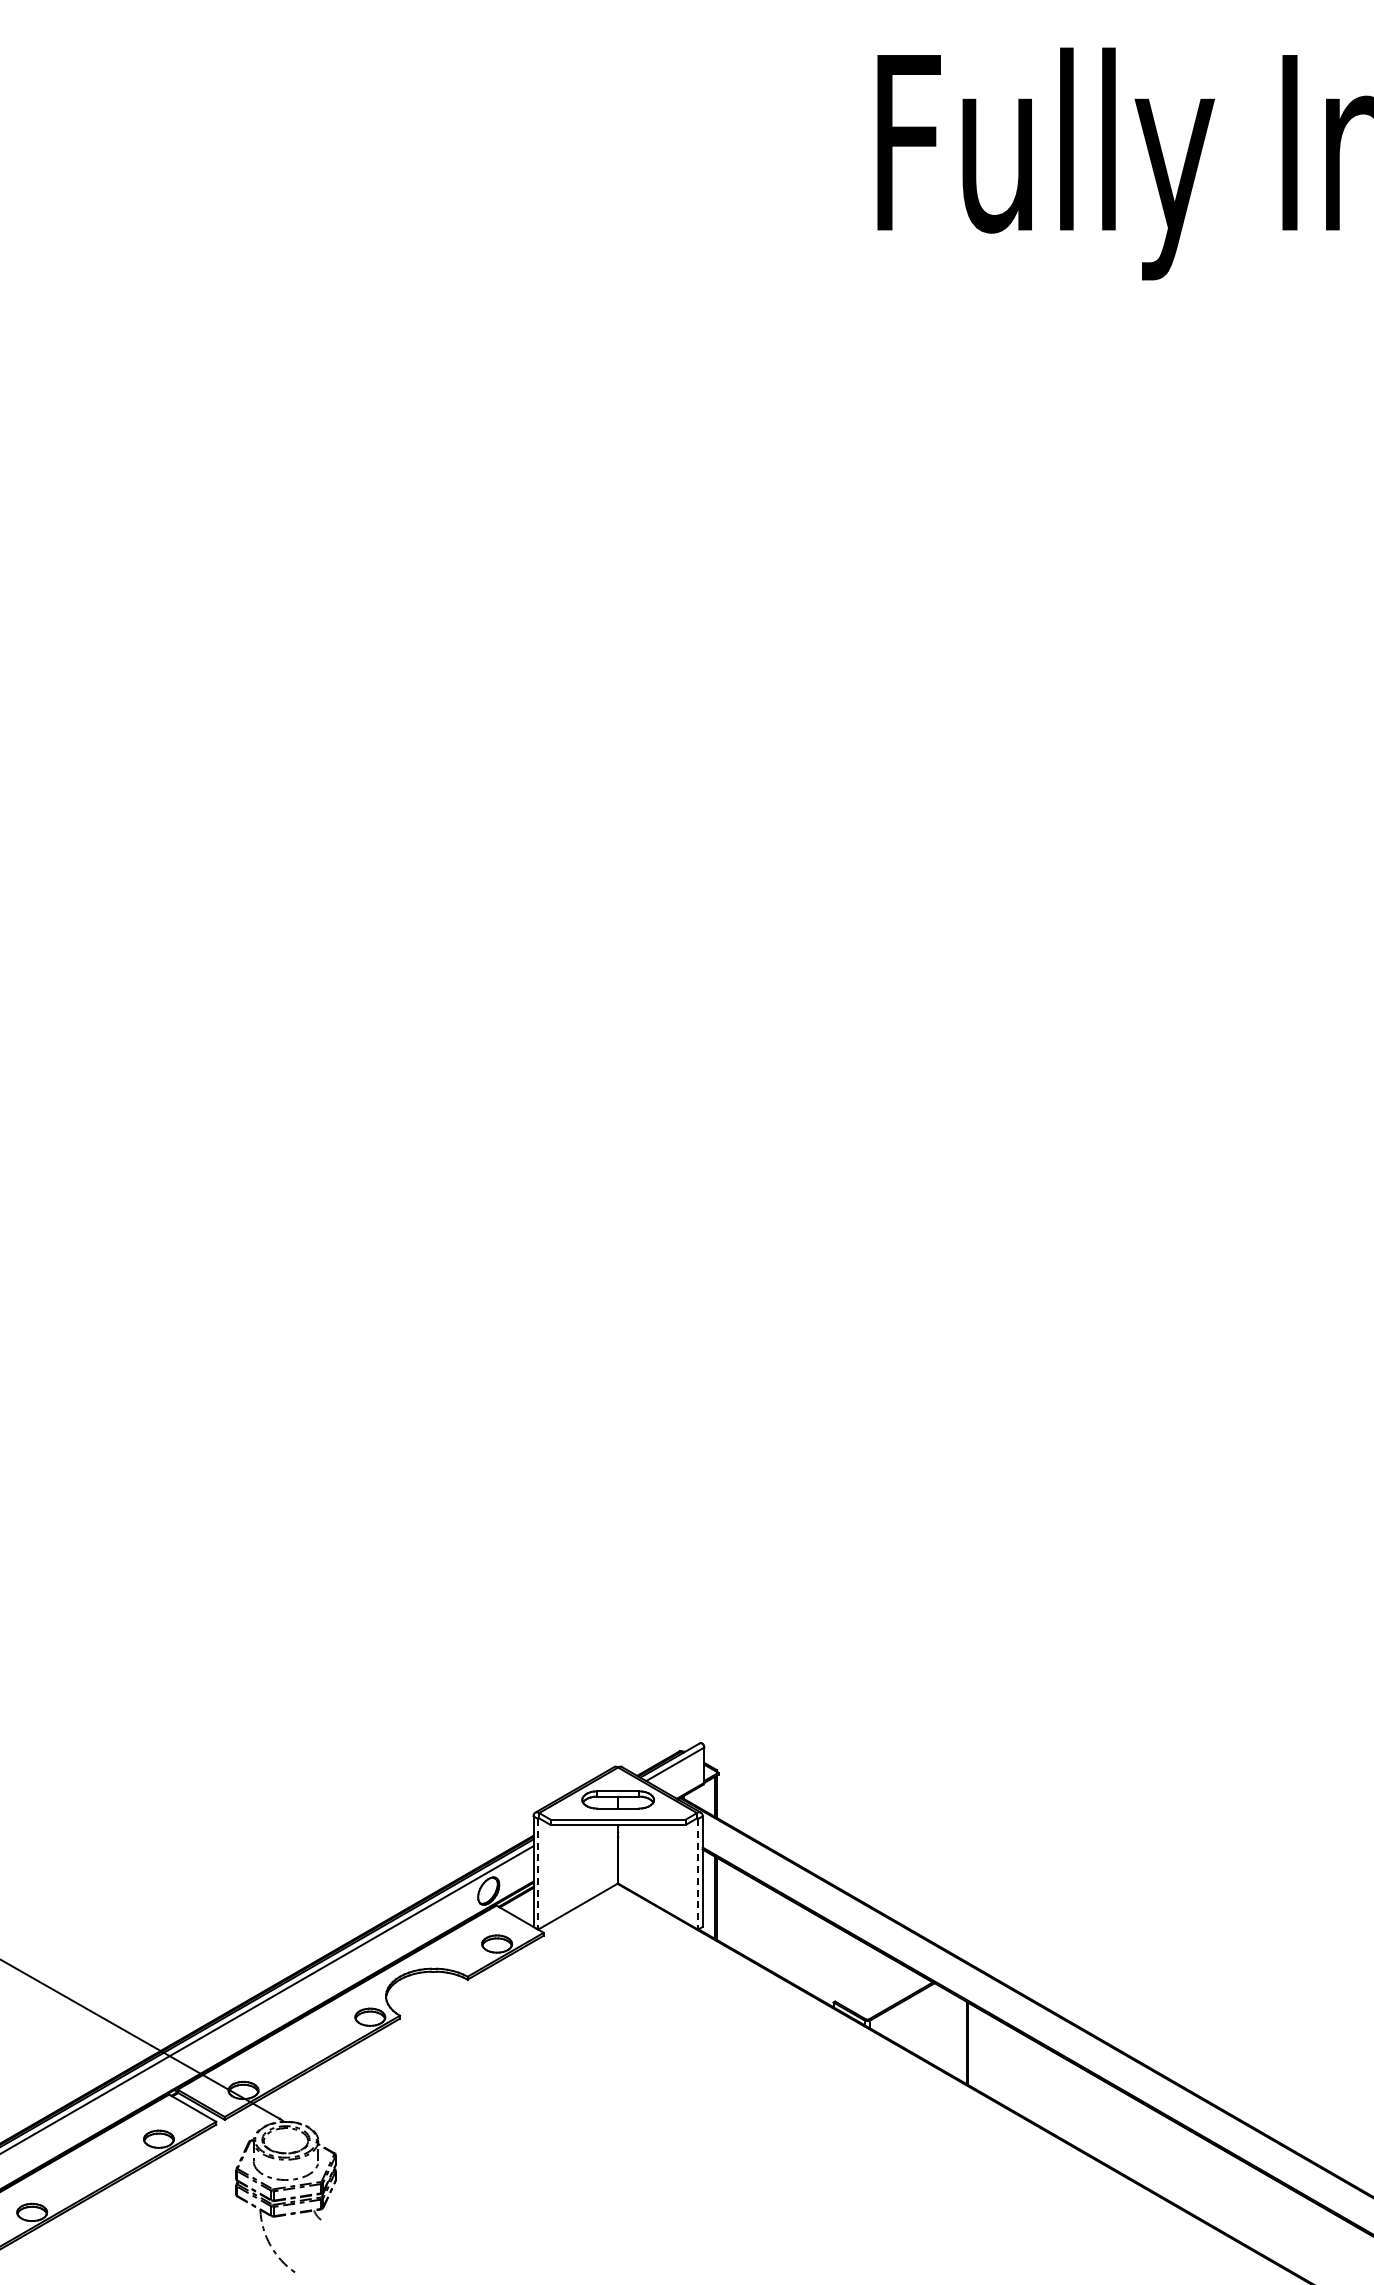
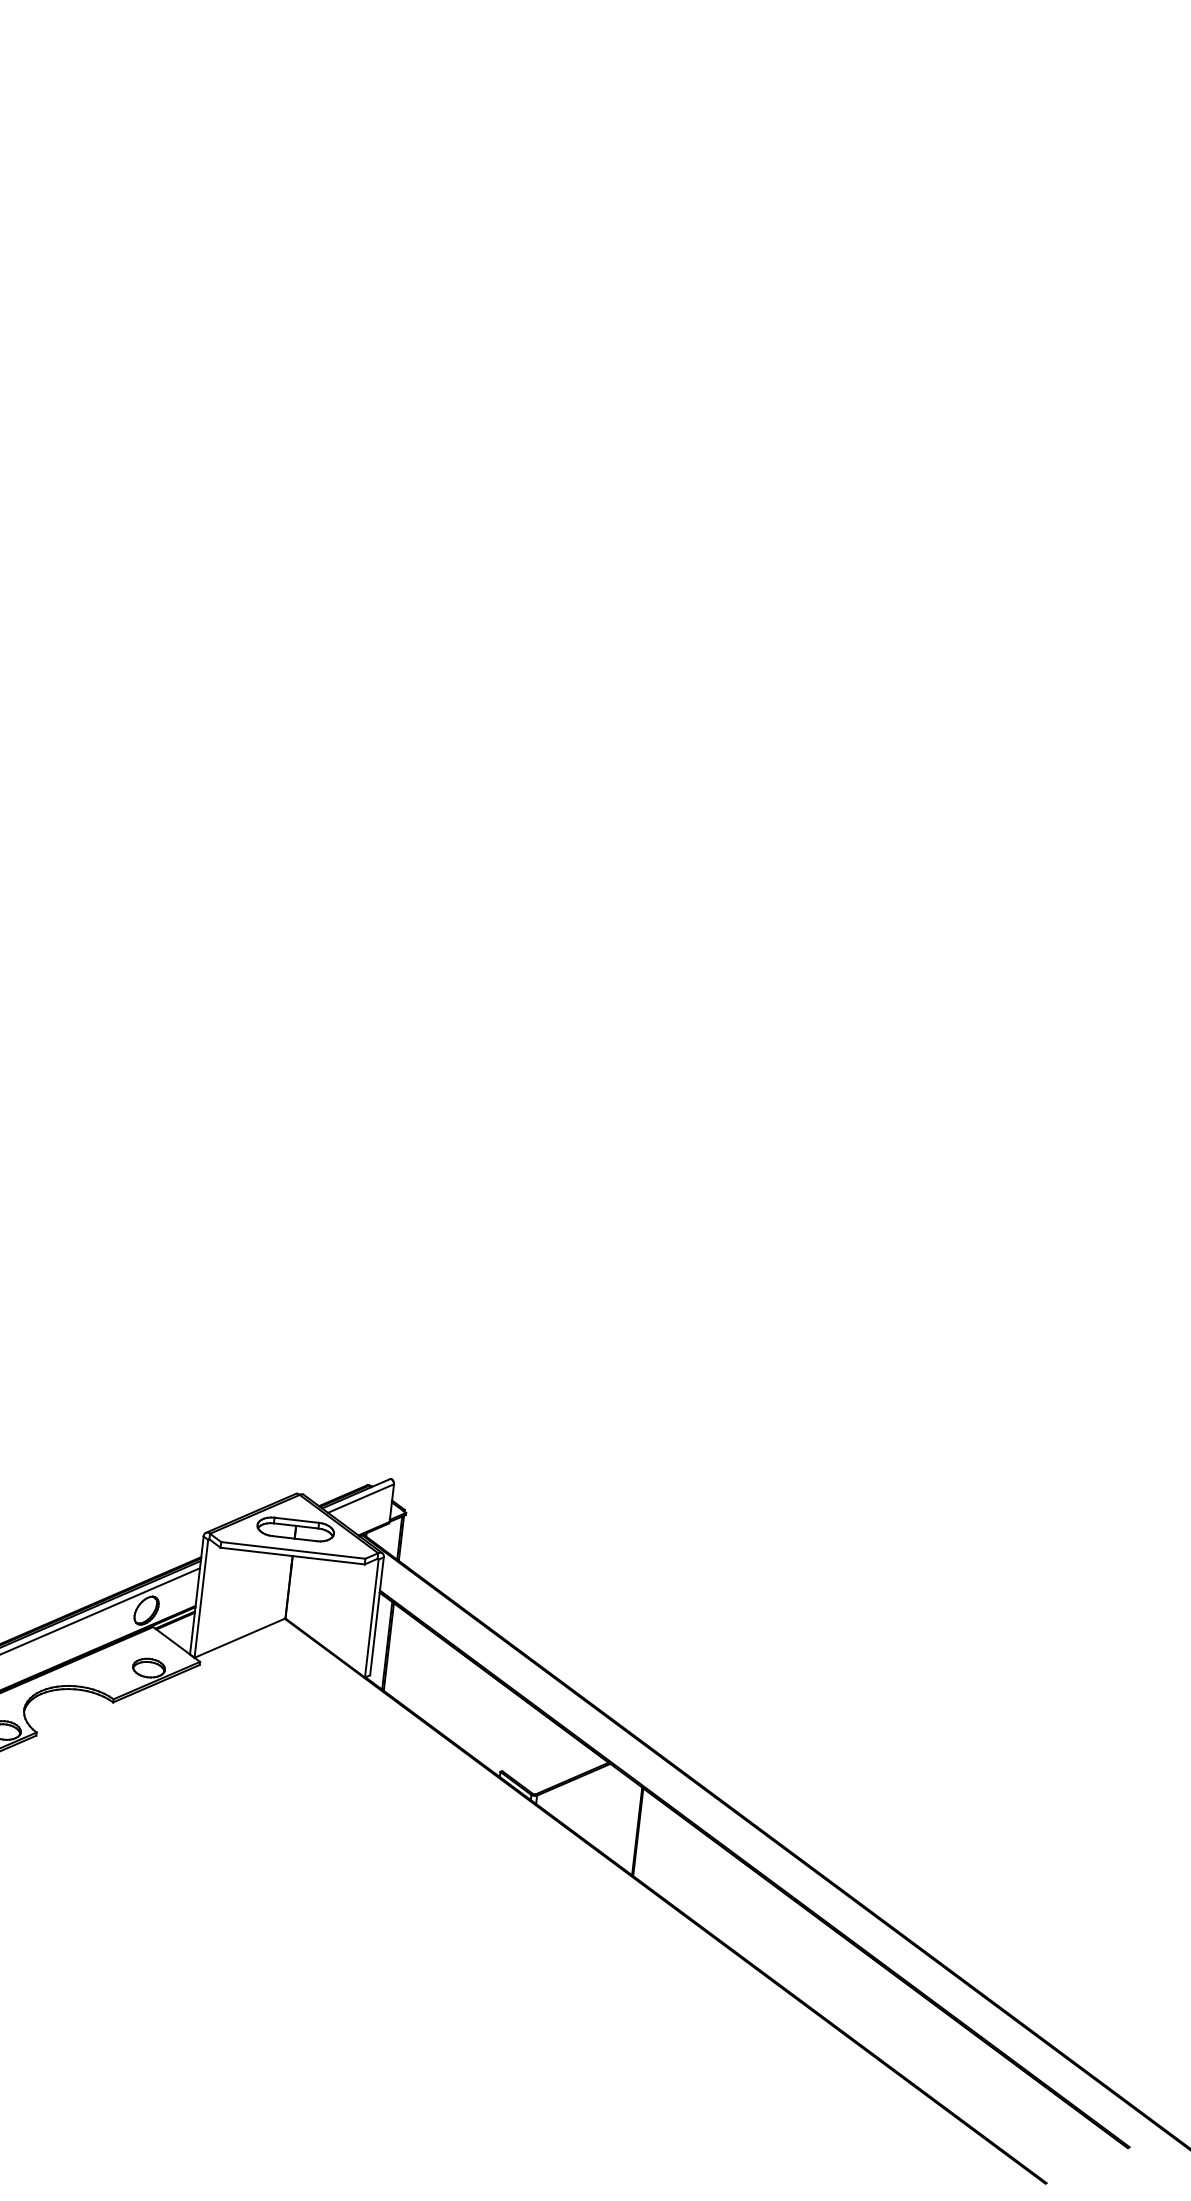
line: (538, 1874) -> (201, 1599), dashed -> solid
line: (698, 1874) -> (372, 1618), dashed -> solid

